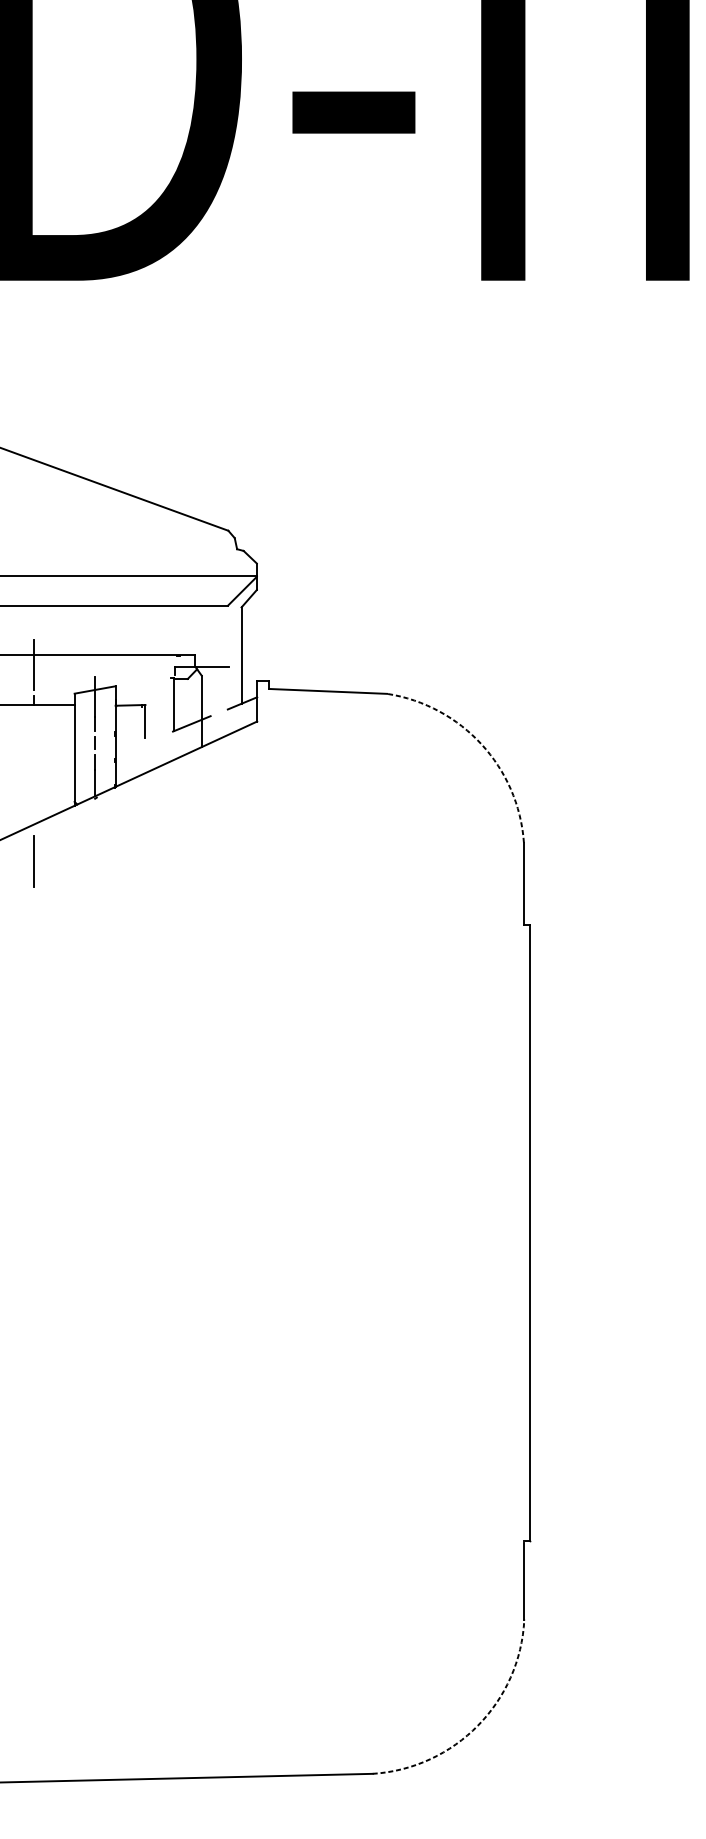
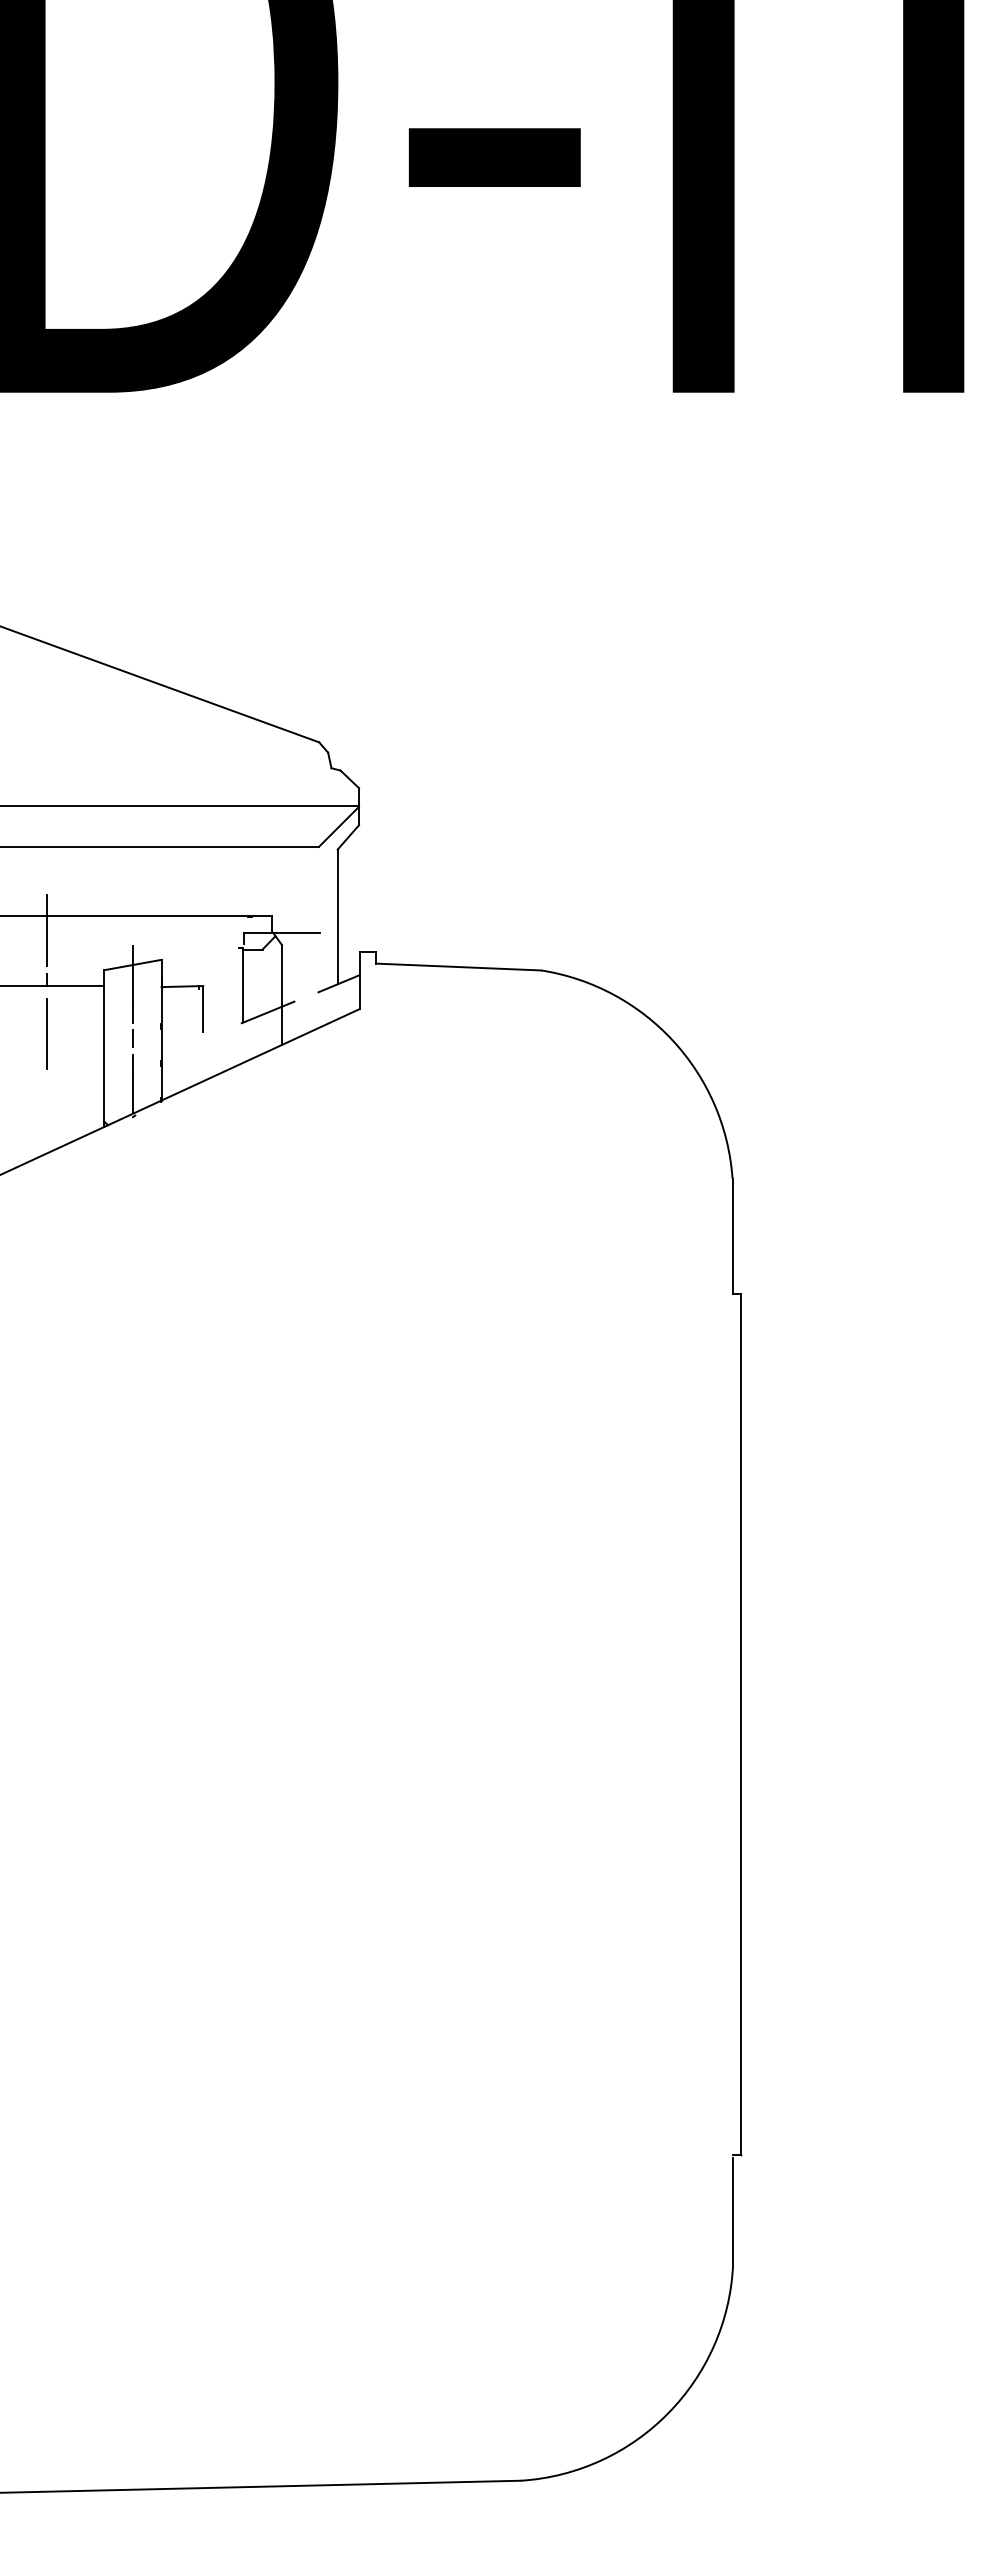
arc: (481, 744) -> (673, 1041), dashed -> solid
line: (33, 861) -> (46, 1033), moved
arc: (478, 1725) -> (668, 2413), dashed -> solid

